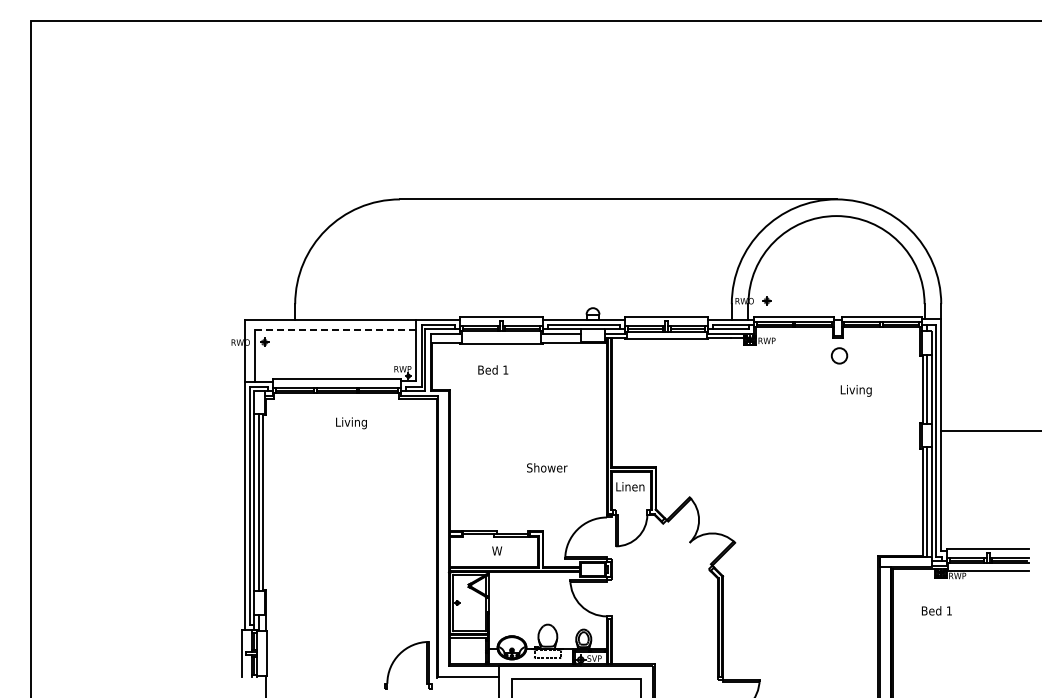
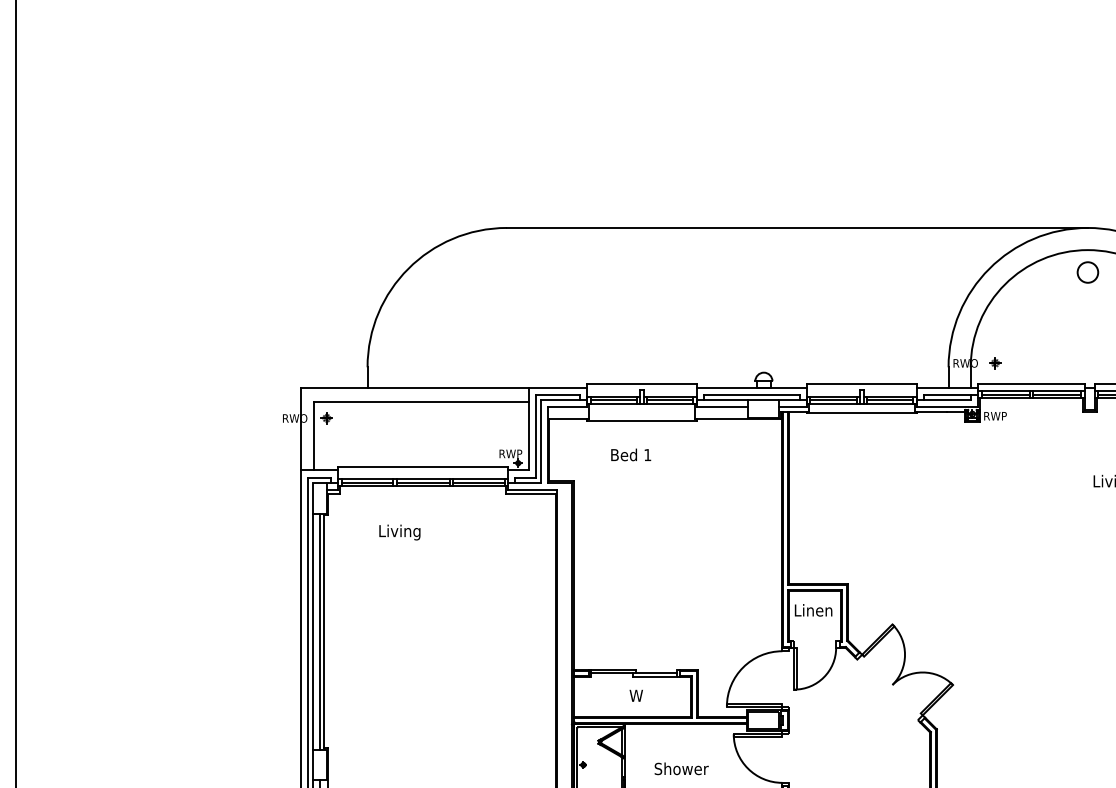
line: (336, 330) -> (422, 402), dashed -> solid
circle: (839, 355) -> (1087, 271), moved
text: (351, 423) -> (399, 532), moved
text: (547, 467) -> (682, 768), moved

